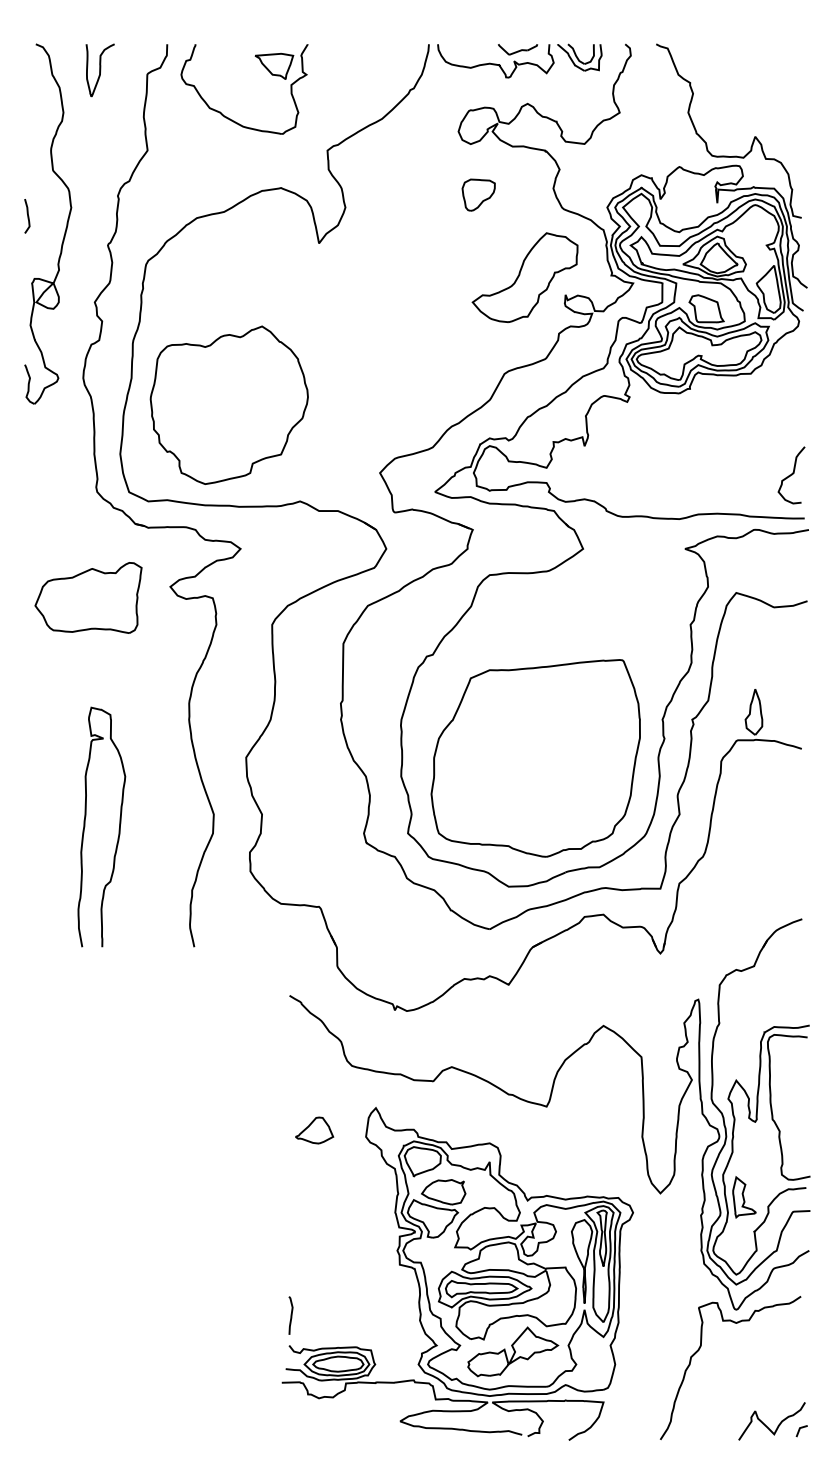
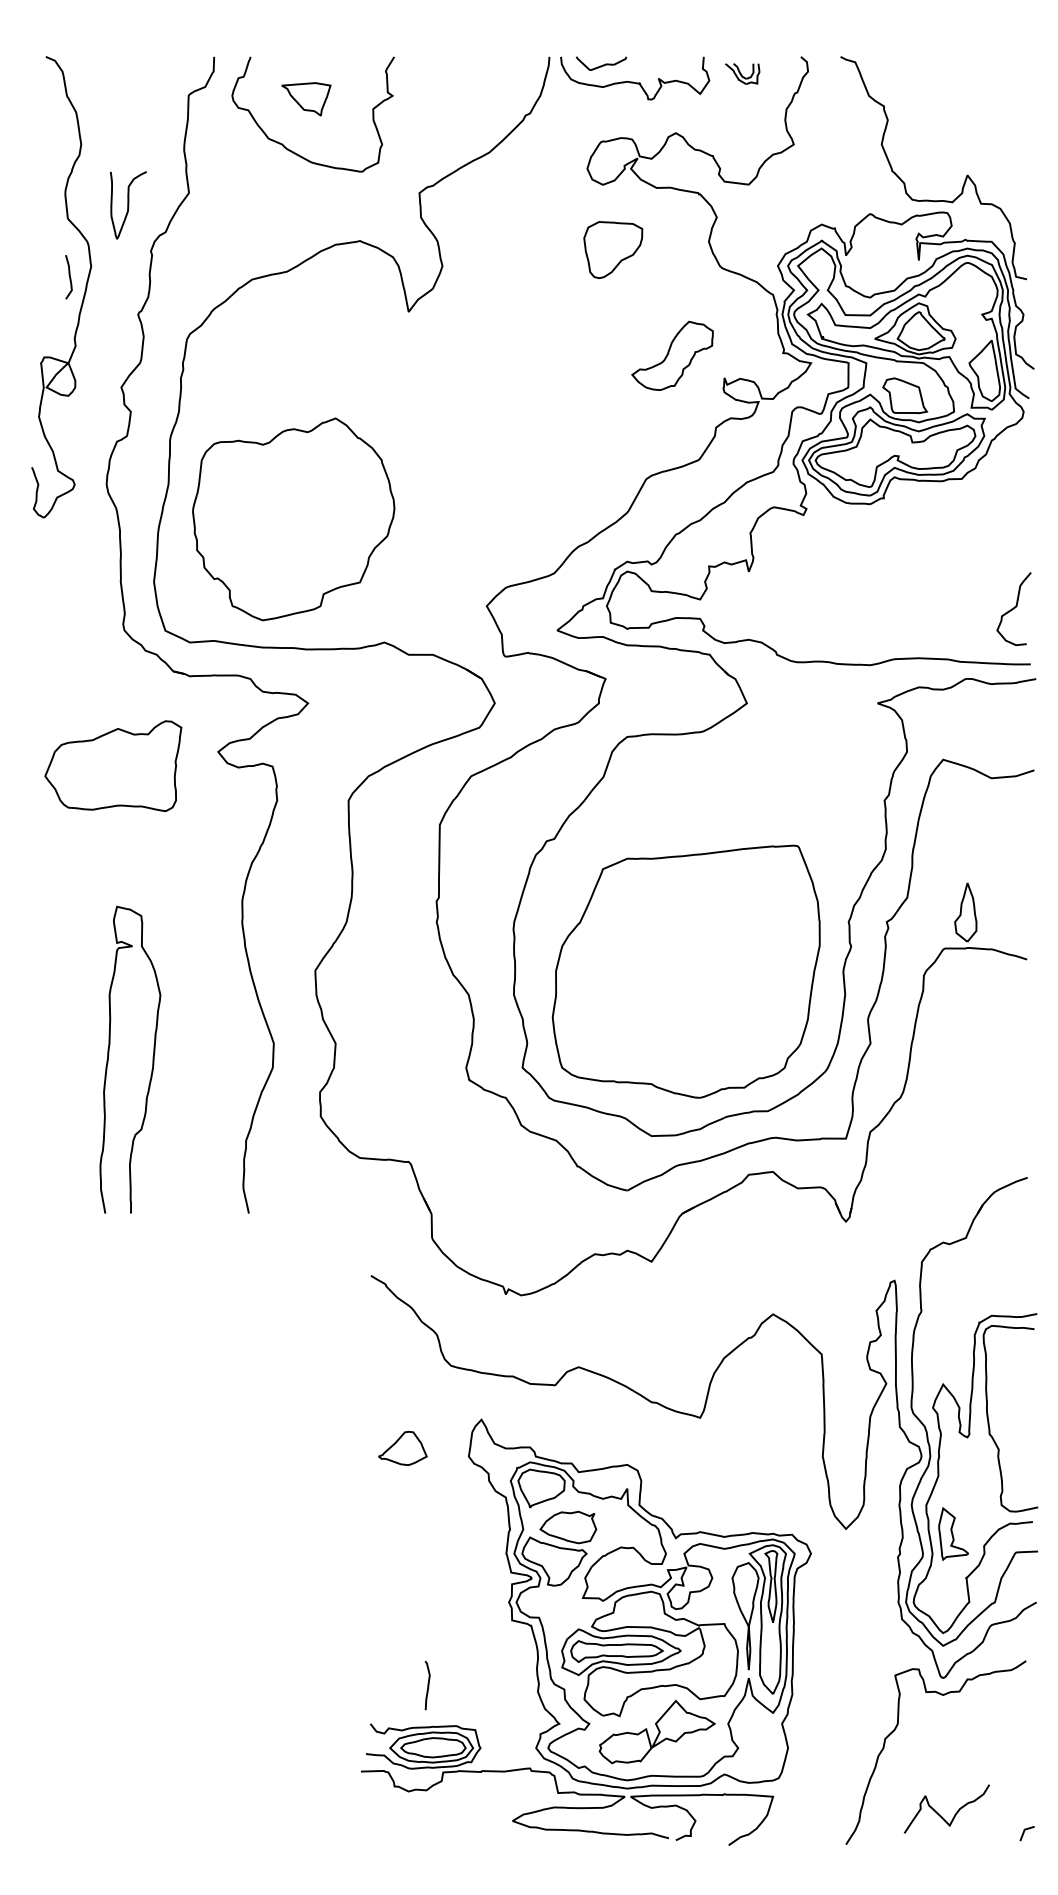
part: (517, 49) -> (601, 63), moved
part: (579, 57) -> (742, 73), size x0.6
part: (274, 66) -> (306, 99), moved
curve: (100, 70) -> (128, 205), moved
part: (478, 195) -> (612, 250), size x1.4
curve: (27, 216) -> (69, 277), moved
part: (525, 277) -> (672, 355), size x0.6
curve: (290, 1315) -> (427, 1685), moved
curve: (767, 1425) -> (940, 1814), moved

